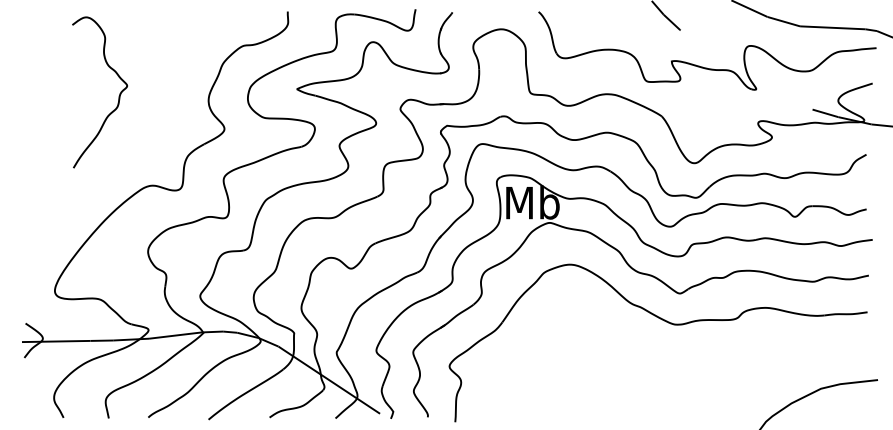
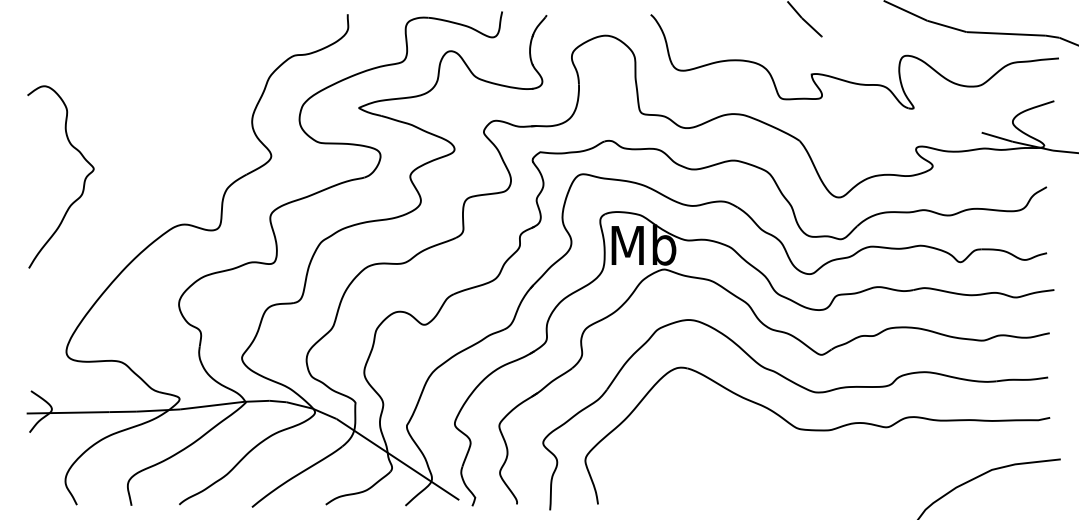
curve: (118, 96) -> (83, 181), moved
part: (676, 360) -> (817, 435), added

